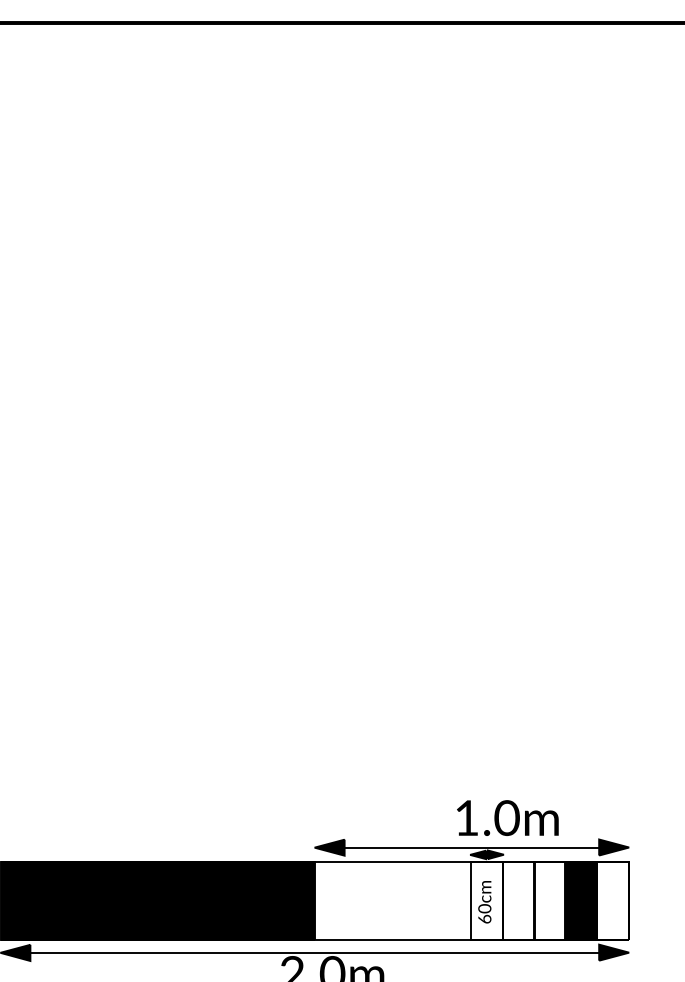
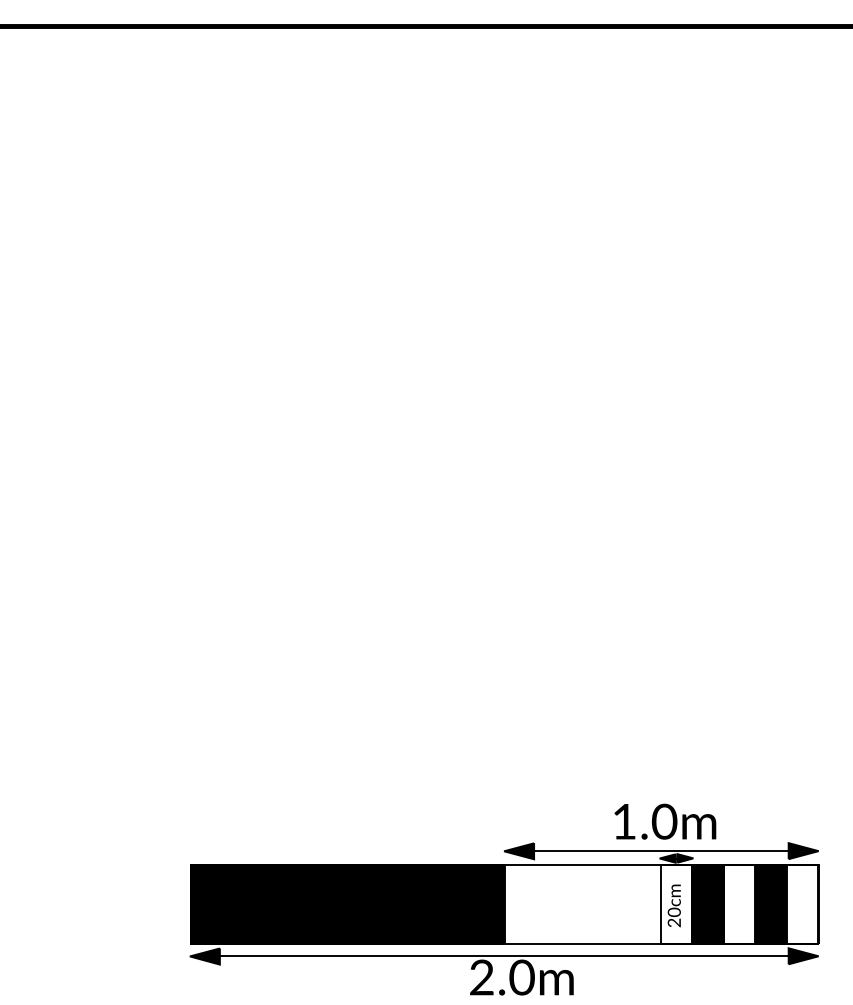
text: (508, 817) -> (665, 821), moved
fill: (518, 900) -> (707, 904), added
text: (484, 918) -> (673, 922), 60cm -> 20cm

